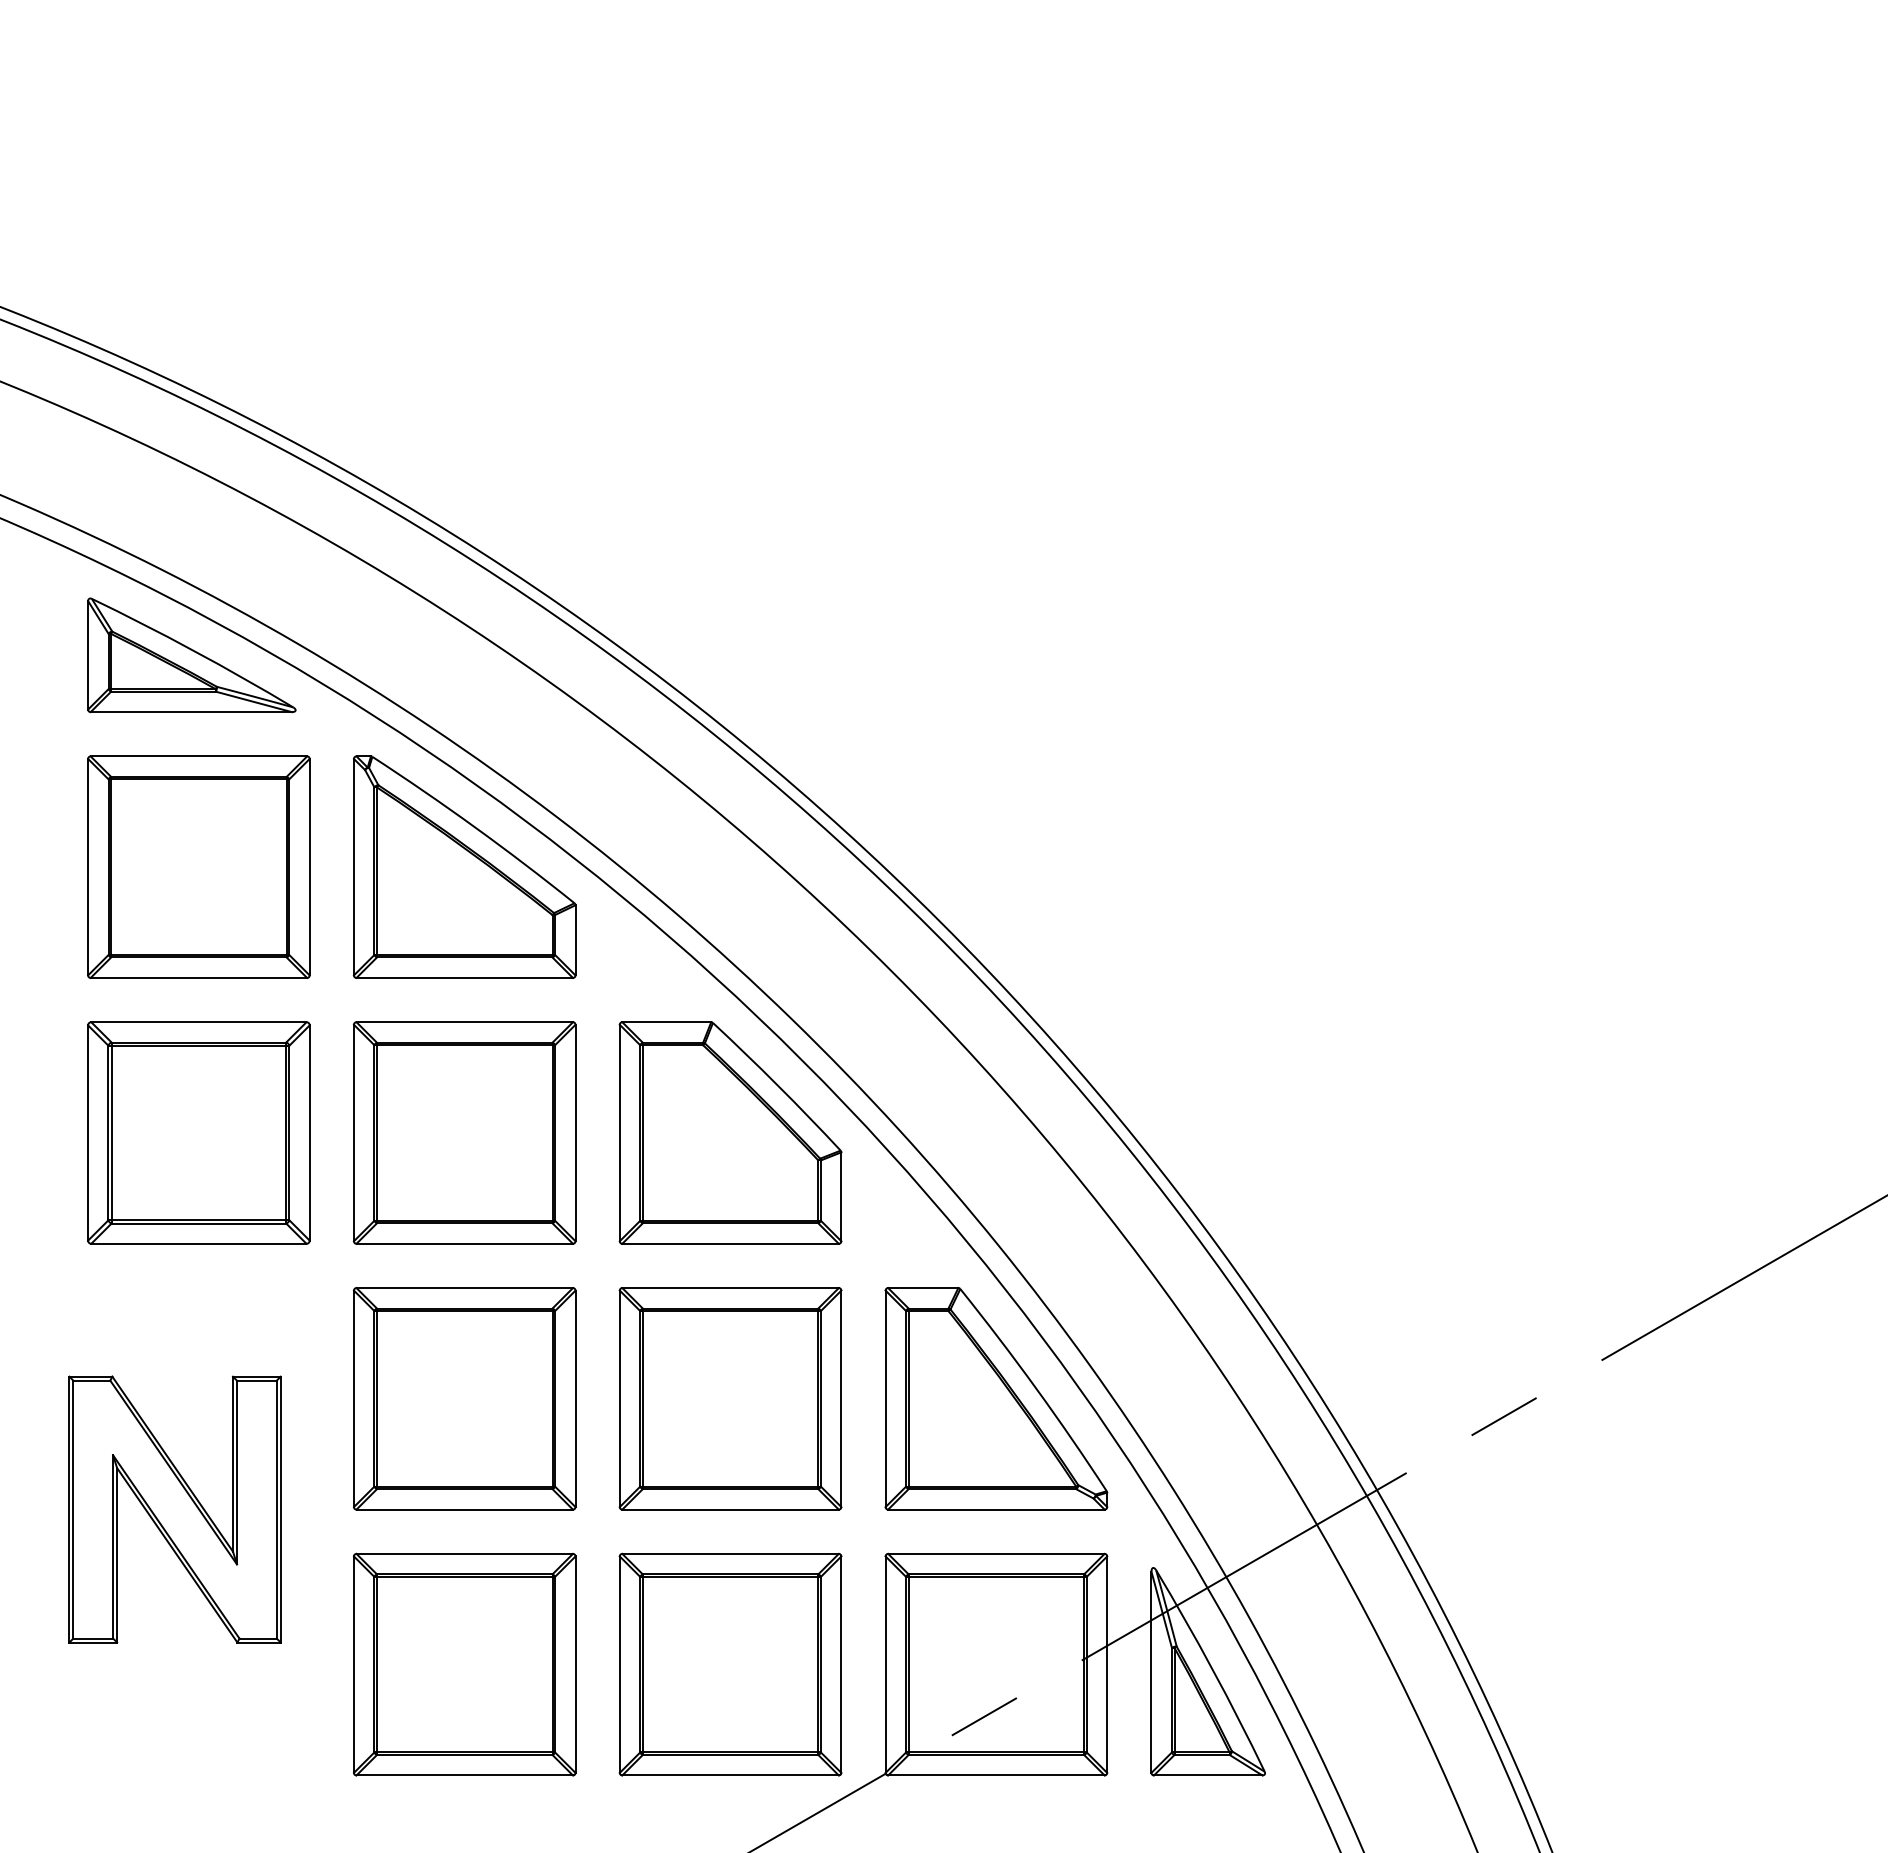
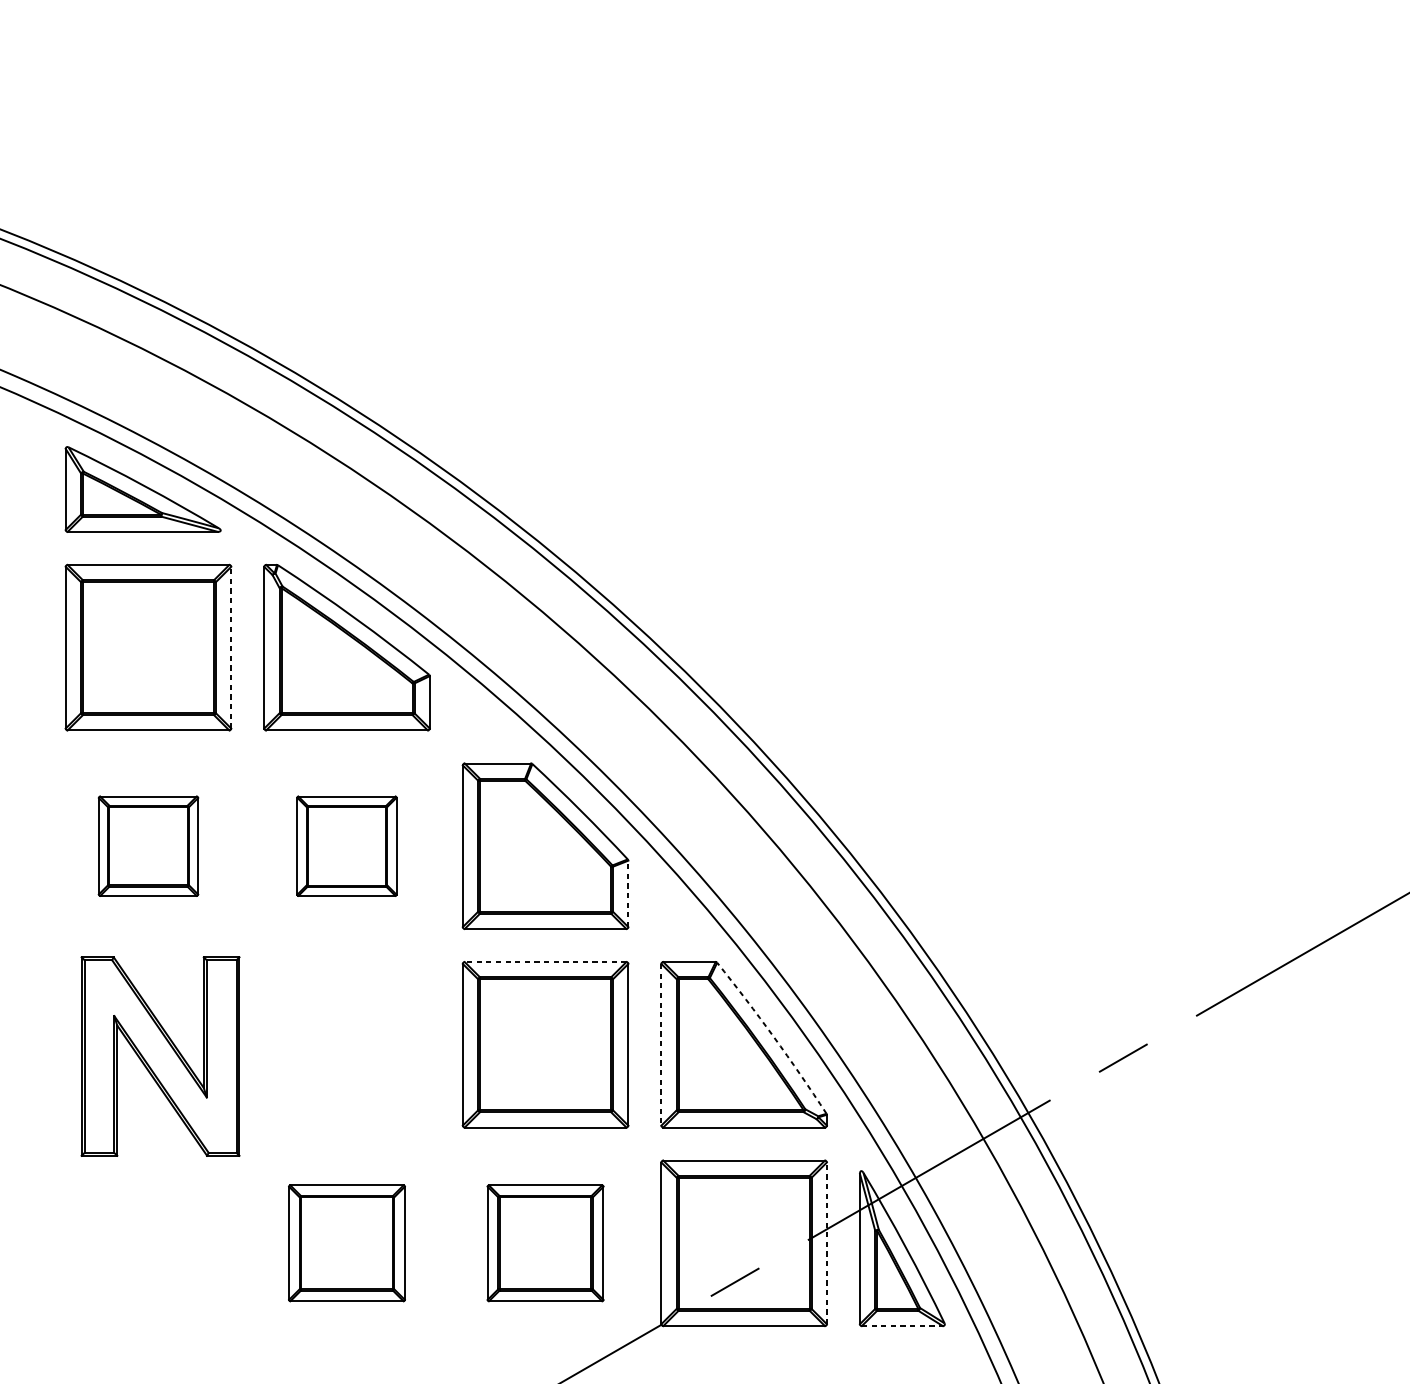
line: (309, 866) -> (231, 647), solid -> dashed
part: (198, 1132) -> (148, 845), size x0.6
part: (464, 1132) -> (346, 845), size x0.6
line: (841, 1196) -> (628, 893), solid -> dashed
line: (730, 1288) -> (545, 962), solid -> dashed
arc: (1036, 1388) -> (774, 1037), solid -> dashed
part: (464, 1398) -> (346, 1044), removed
line: (885, 1399) -> (661, 1045), solid -> dashed
part: (174, 1509) -> (160, 1056), moved
part: (464, 1664) -> (346, 1243), size x0.7
part: (730, 1664) -> (545, 1243), size x0.7
line: (1107, 1664) -> (827, 1243), solid -> dashed
line: (1208, 1775) -> (902, 1326), solid -> dashed

